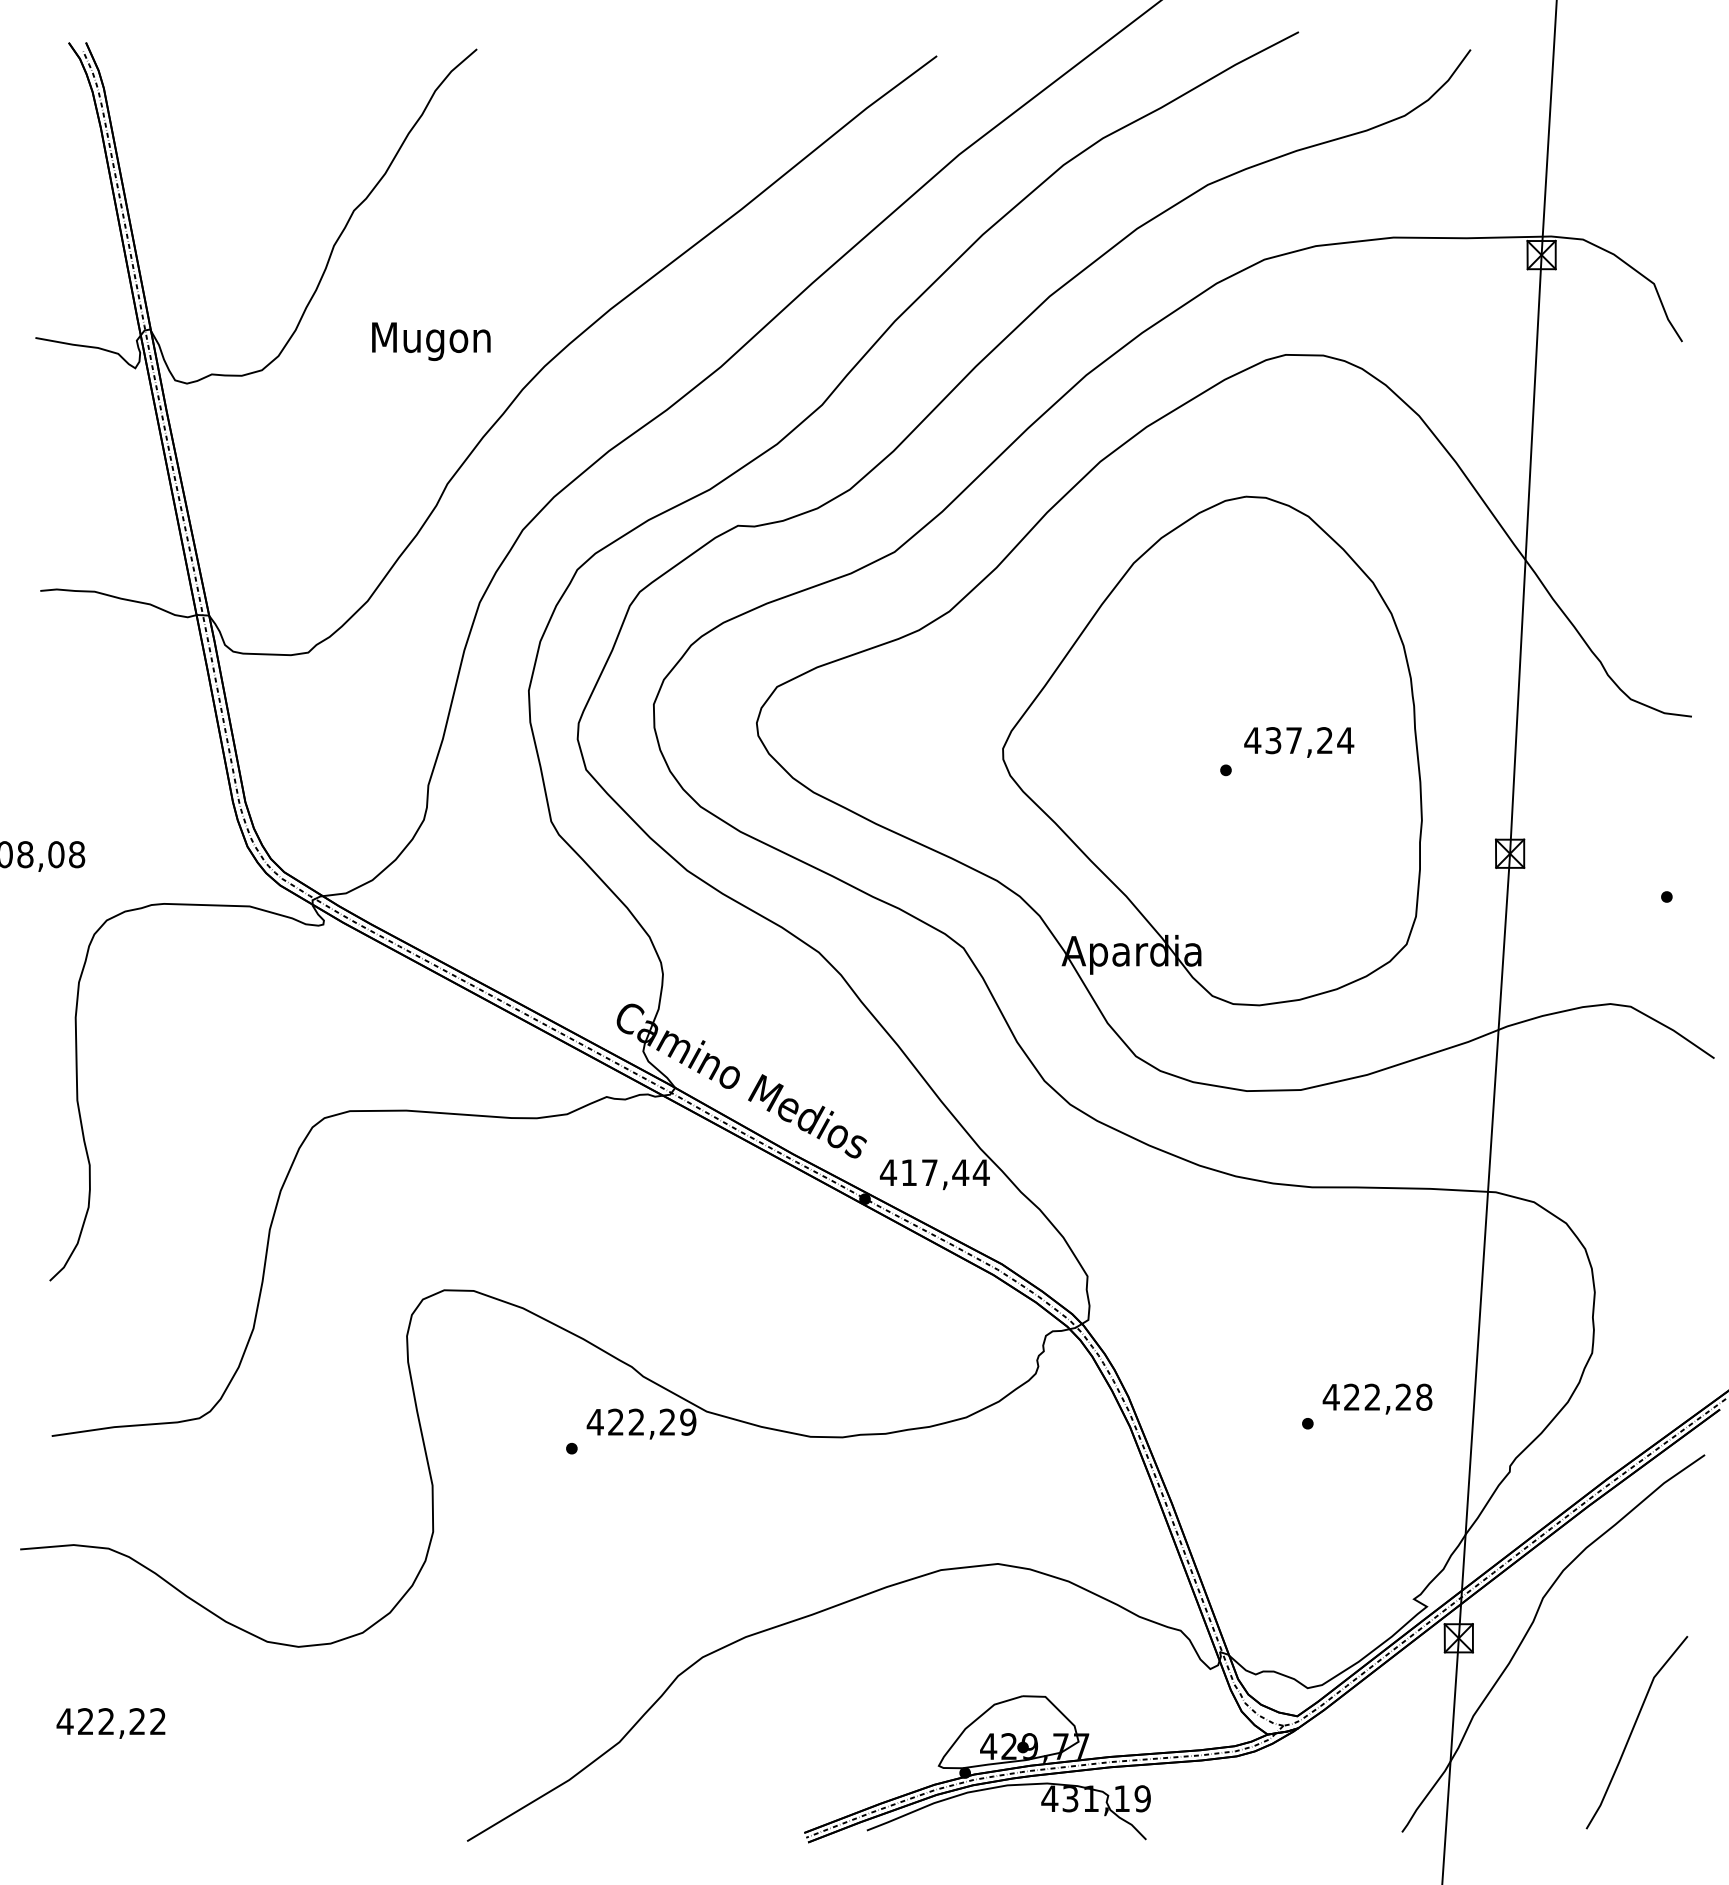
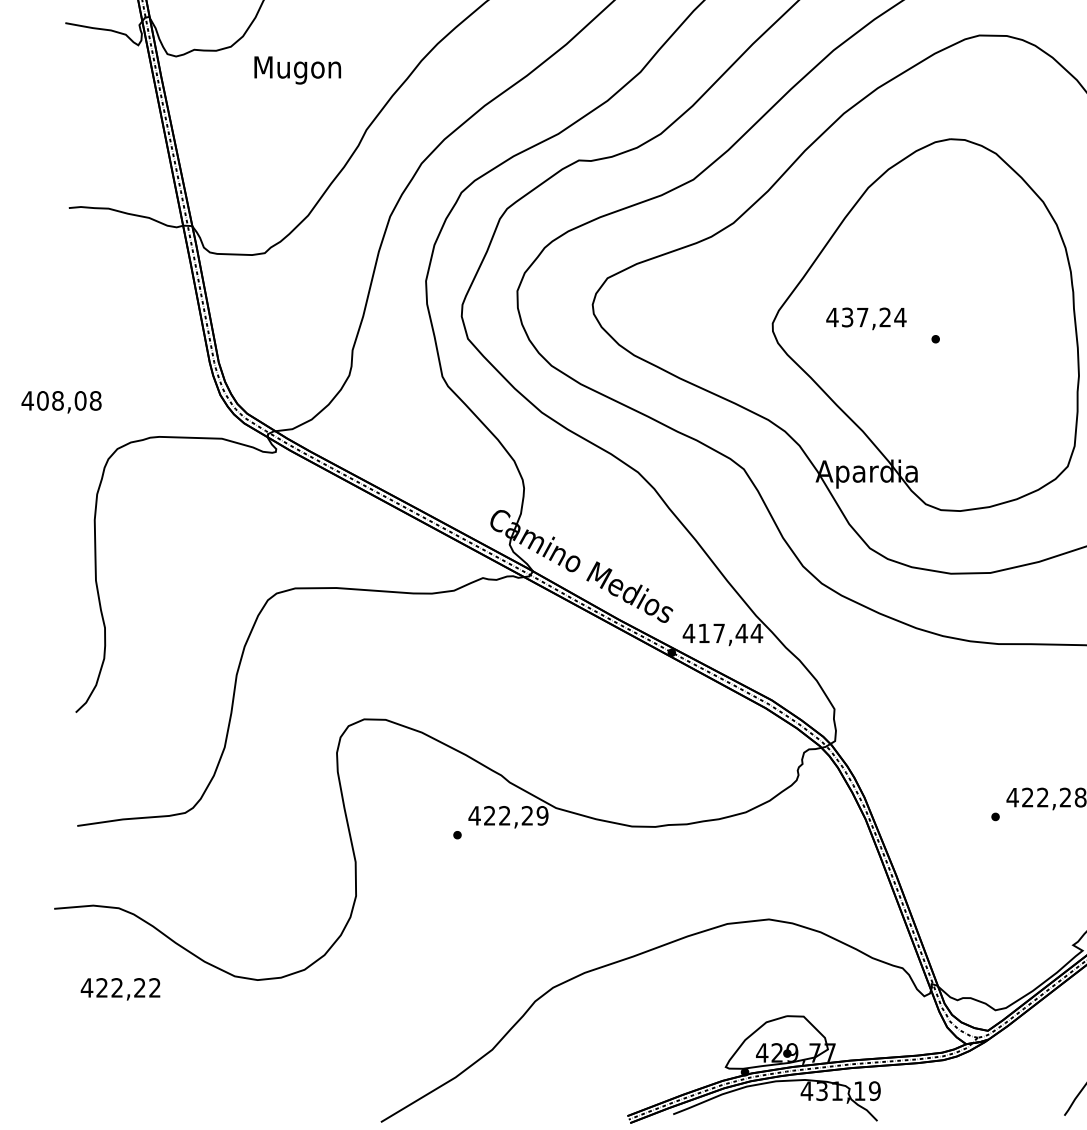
text: (431, 341) -> (297, 70), moved
text: (1299, 742) -> (866, 318), moved
text: (110, 1723) -> (120, 989), moved

